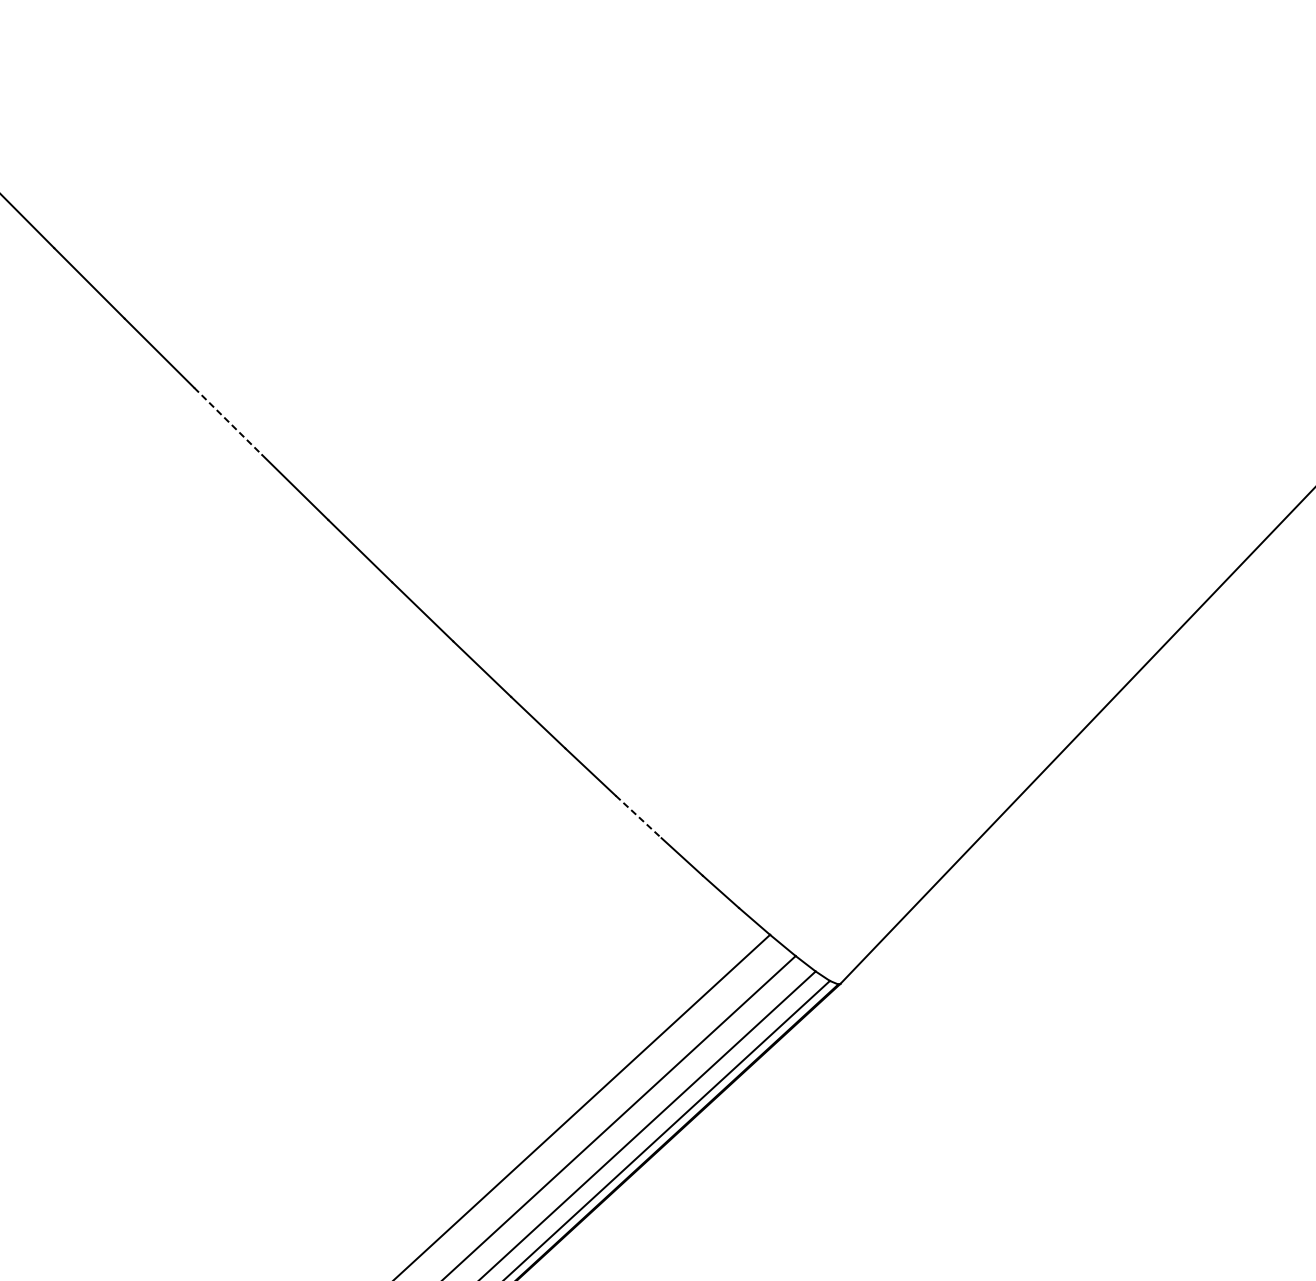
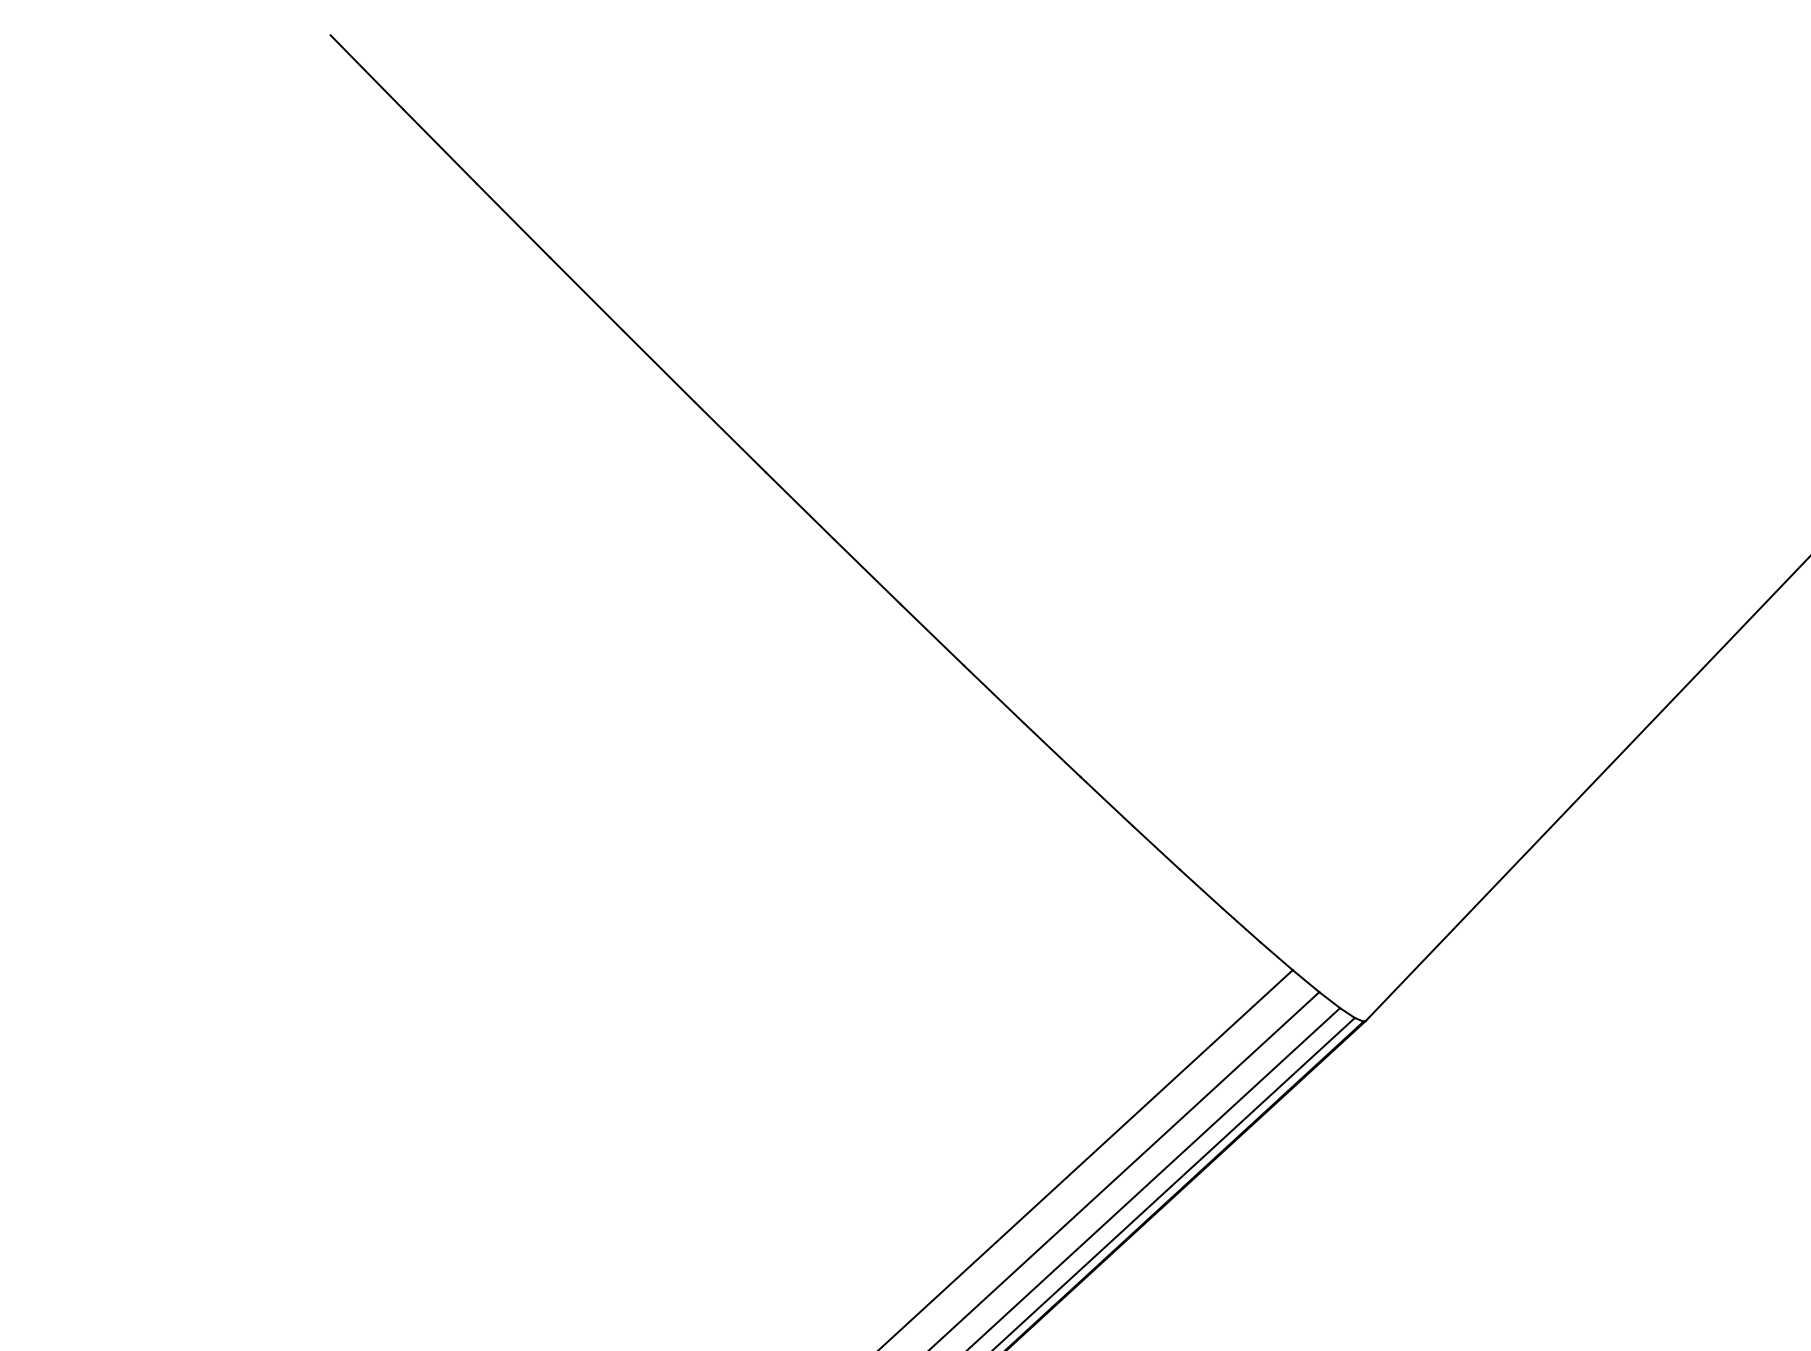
line: (228, 421) -> (730, 437), dashed -> solid
line: (638, 817) -> (1156, 848), dashed -> solid

